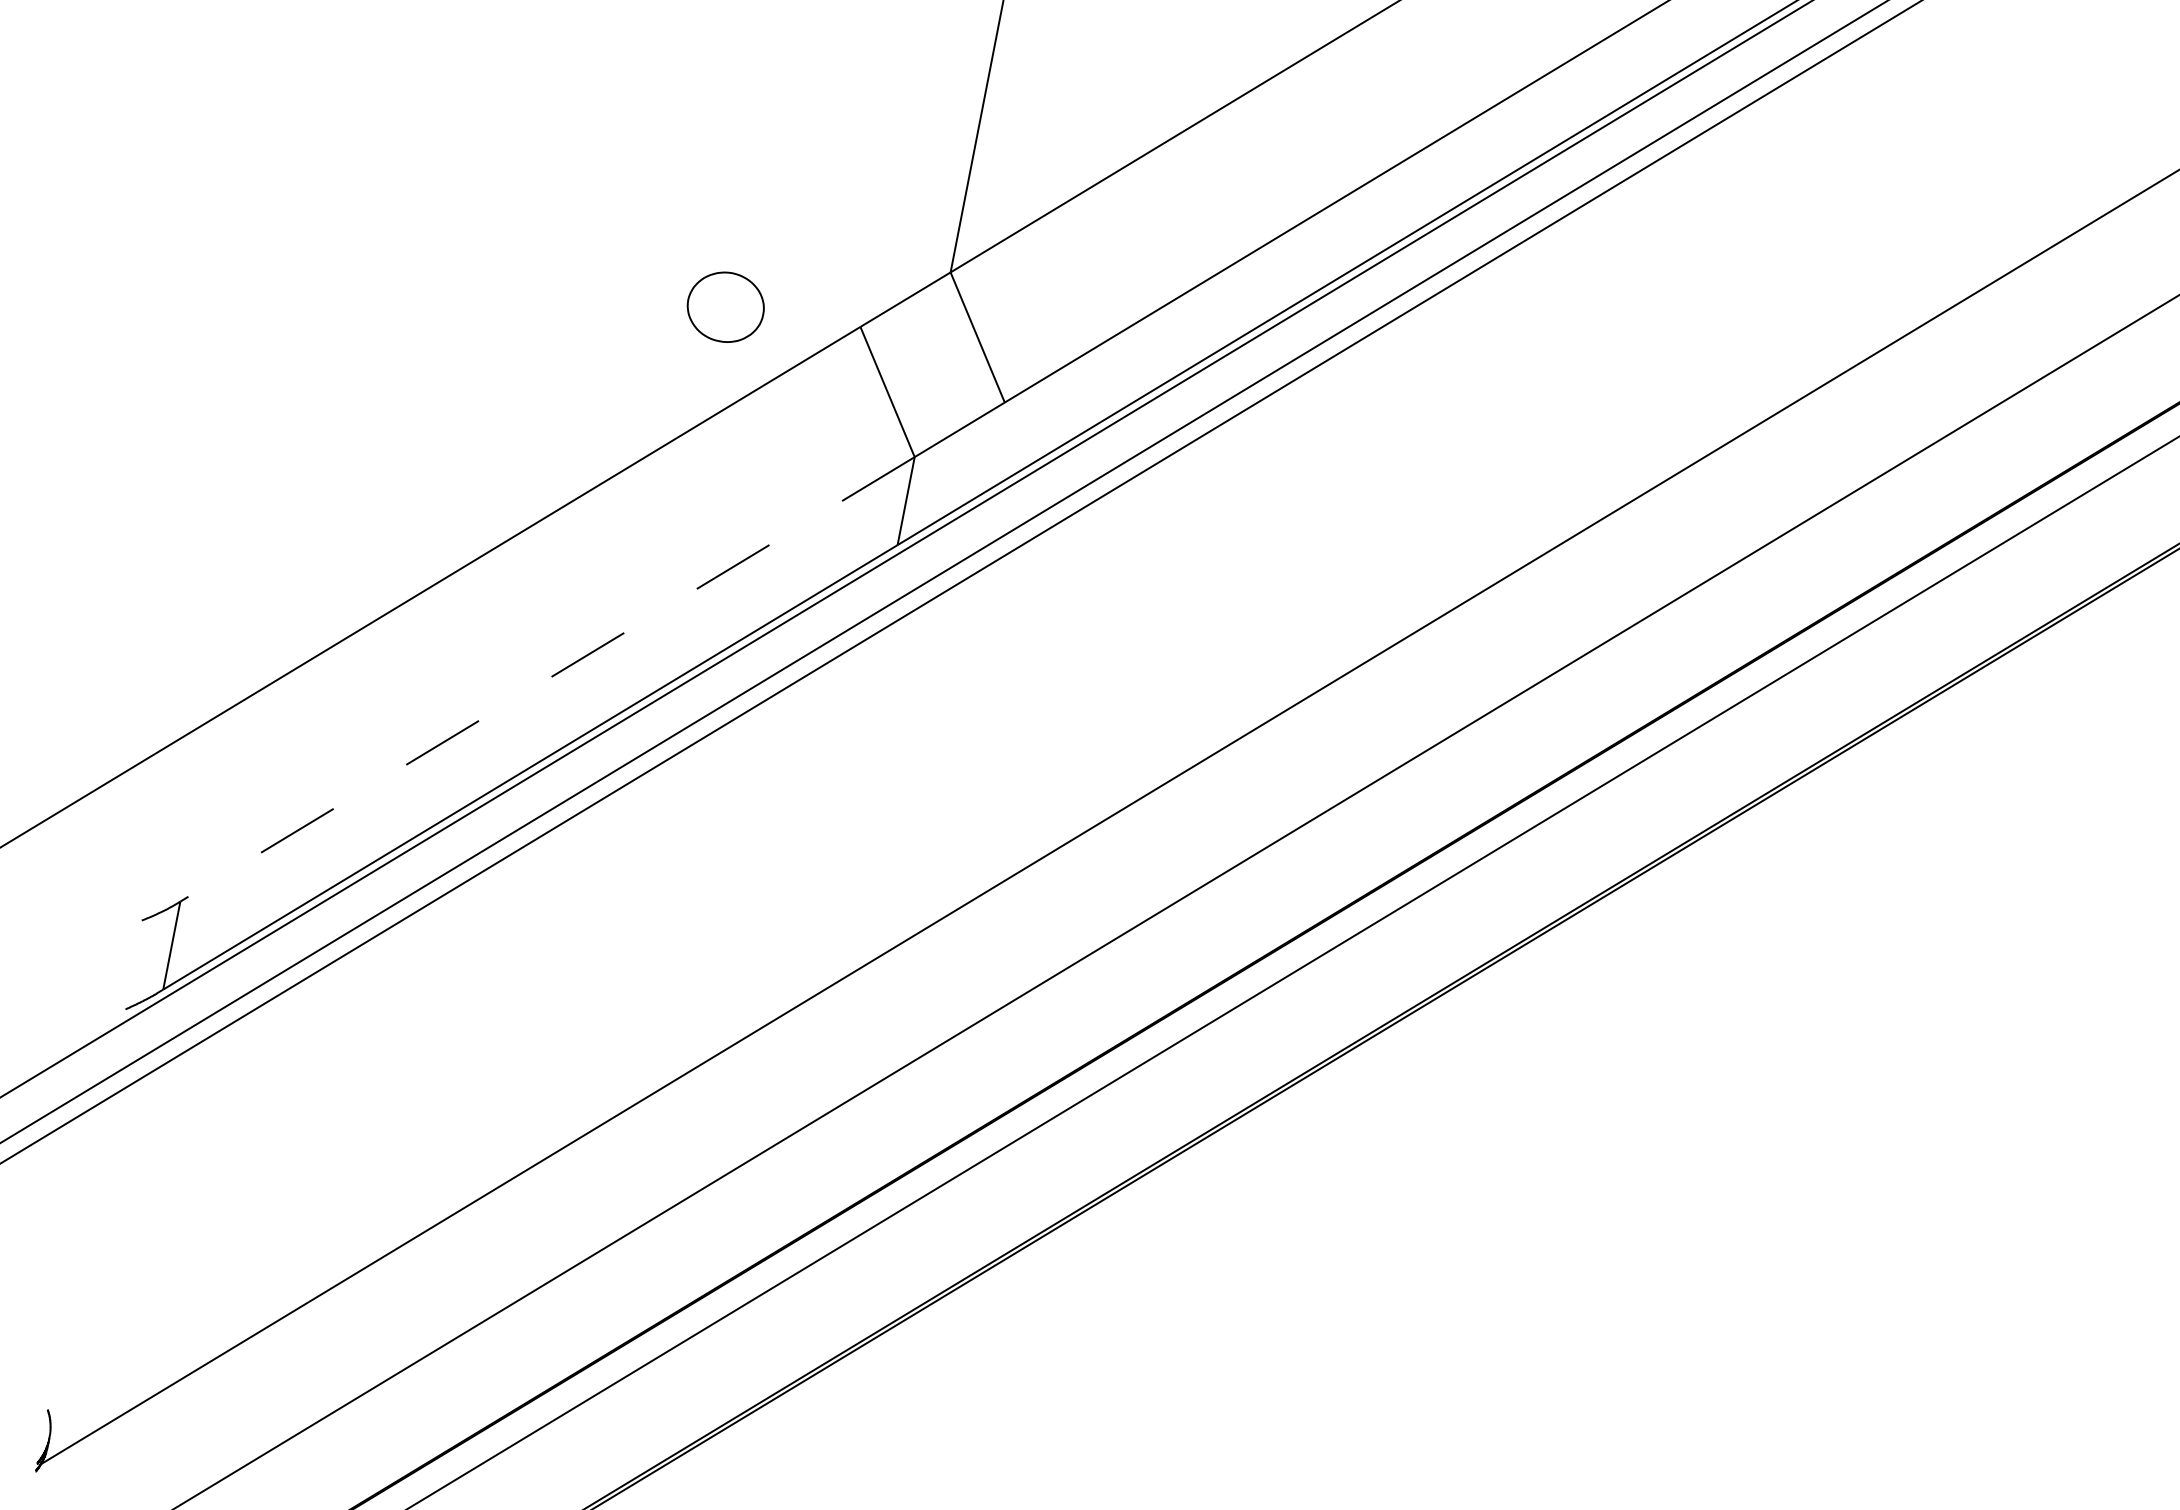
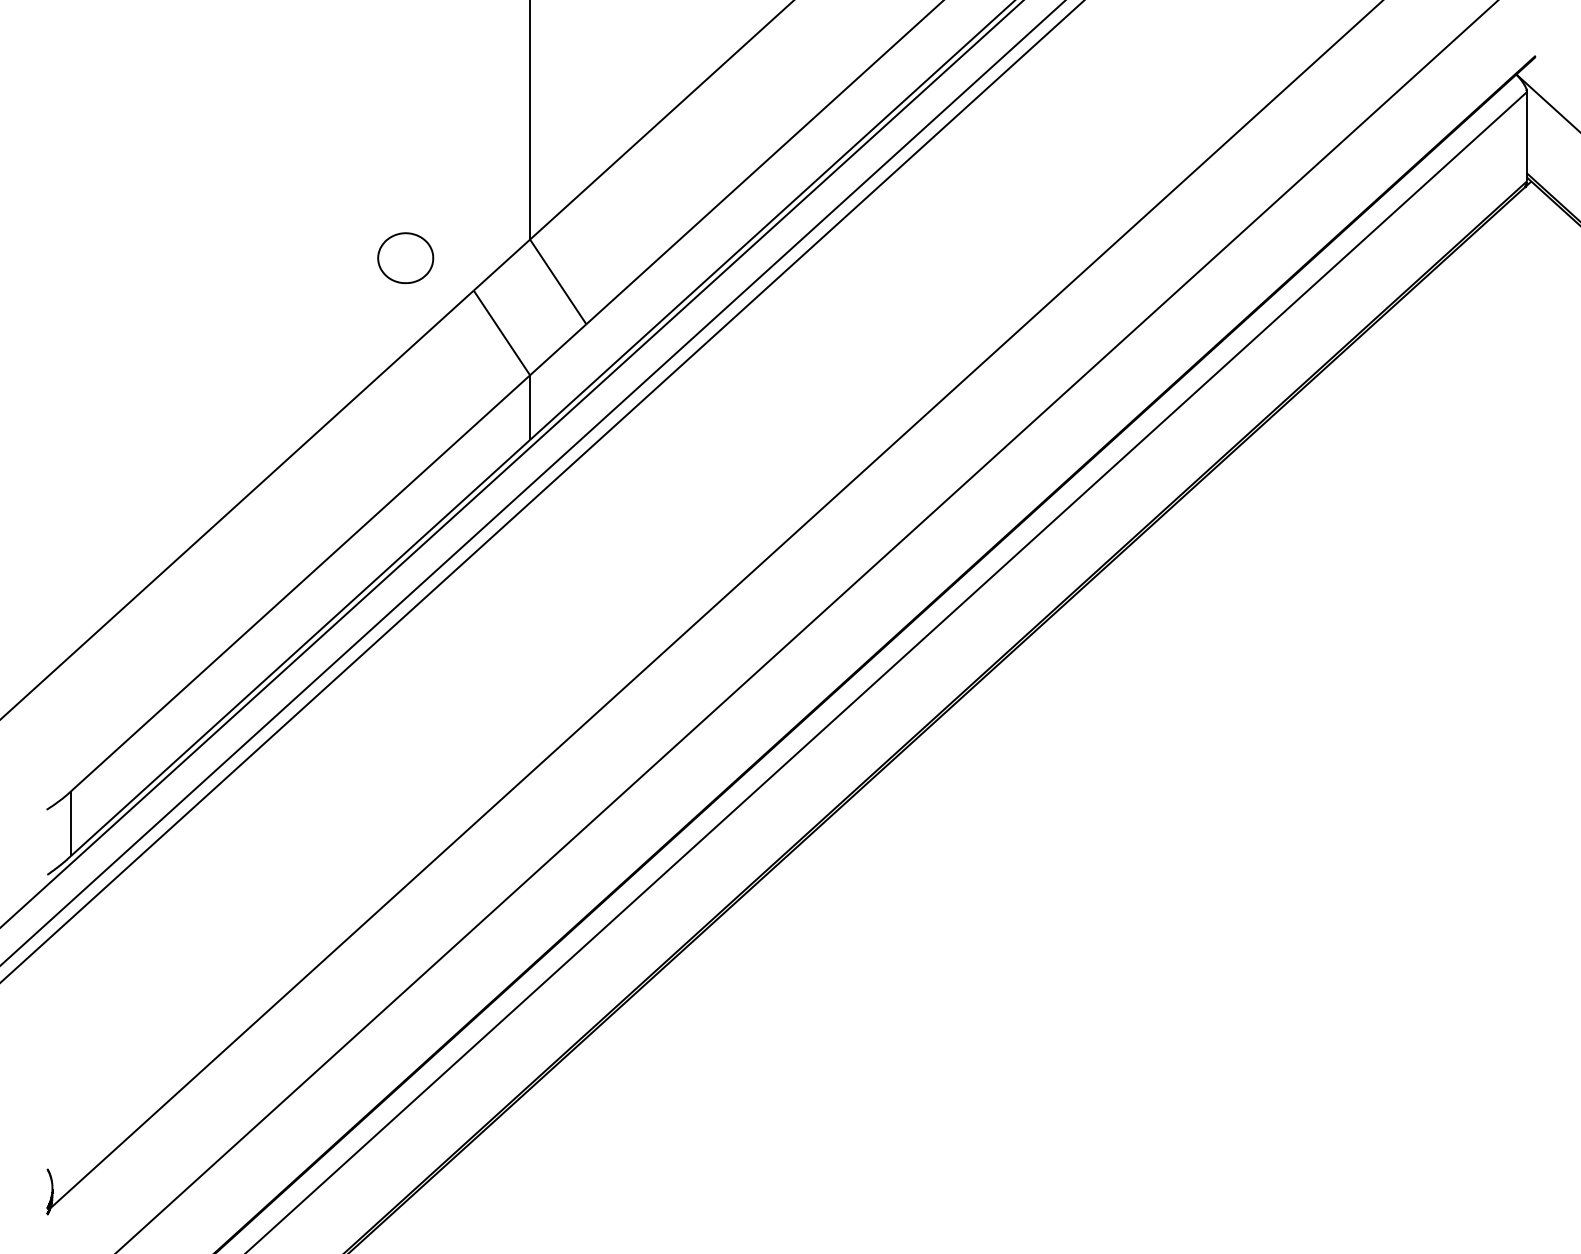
part: (725, 306) -> (405, 257), moved
line: (547, 679) -> (300, 583), dashed -> solid

